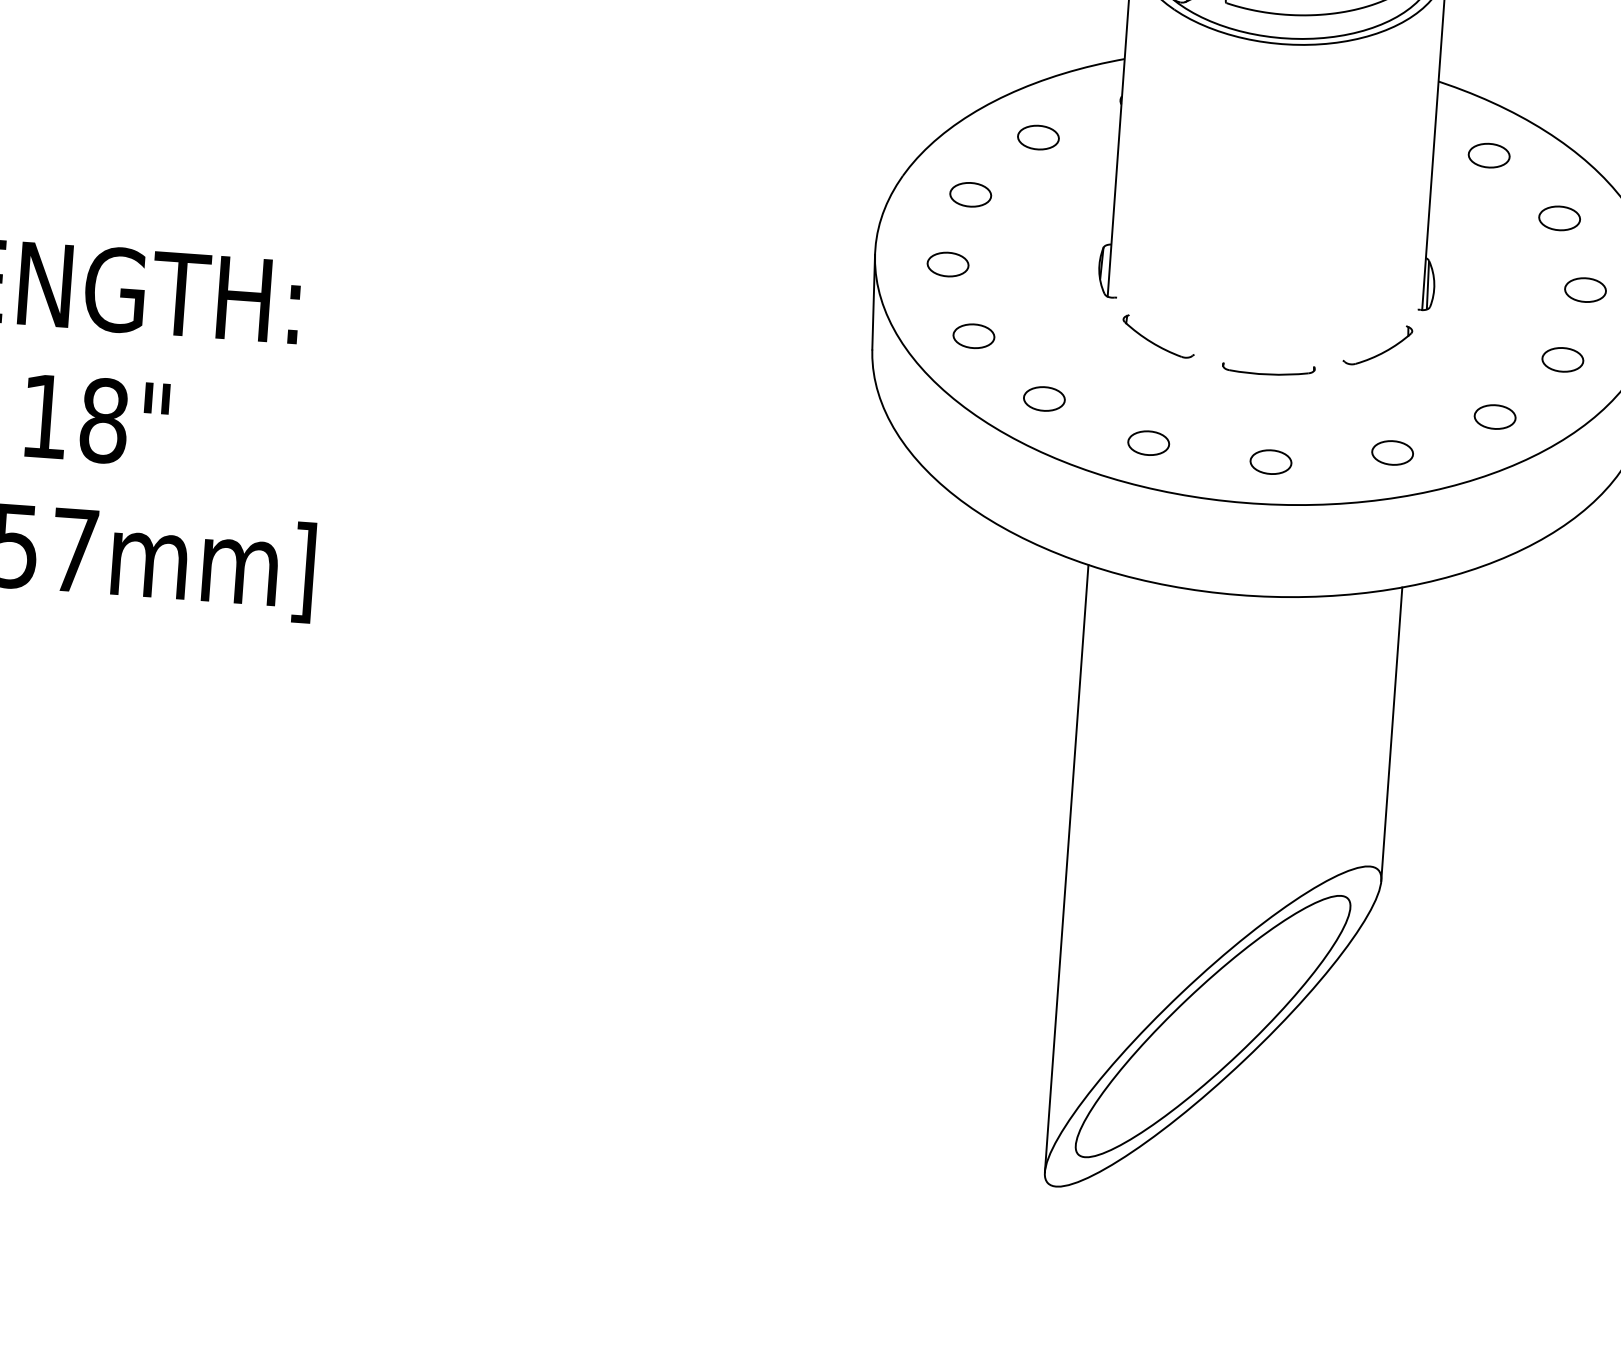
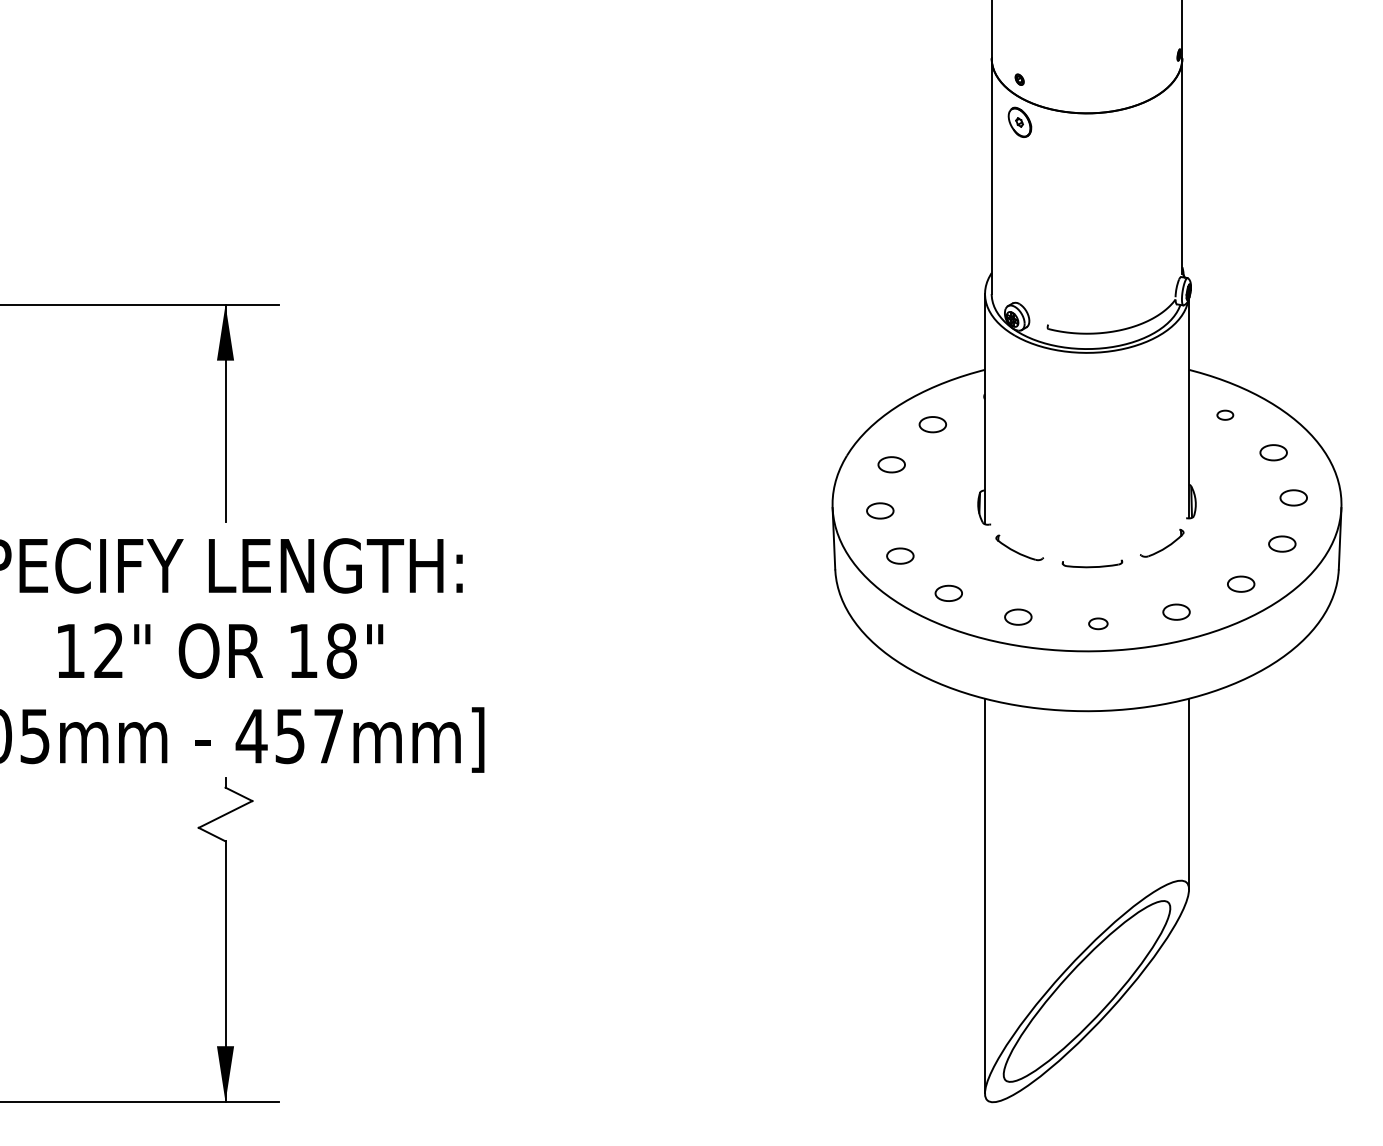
part: (1489, 154) -> (1225, 414), size x0.6
part: (1271, 461) -> (1098, 623), size x0.7

